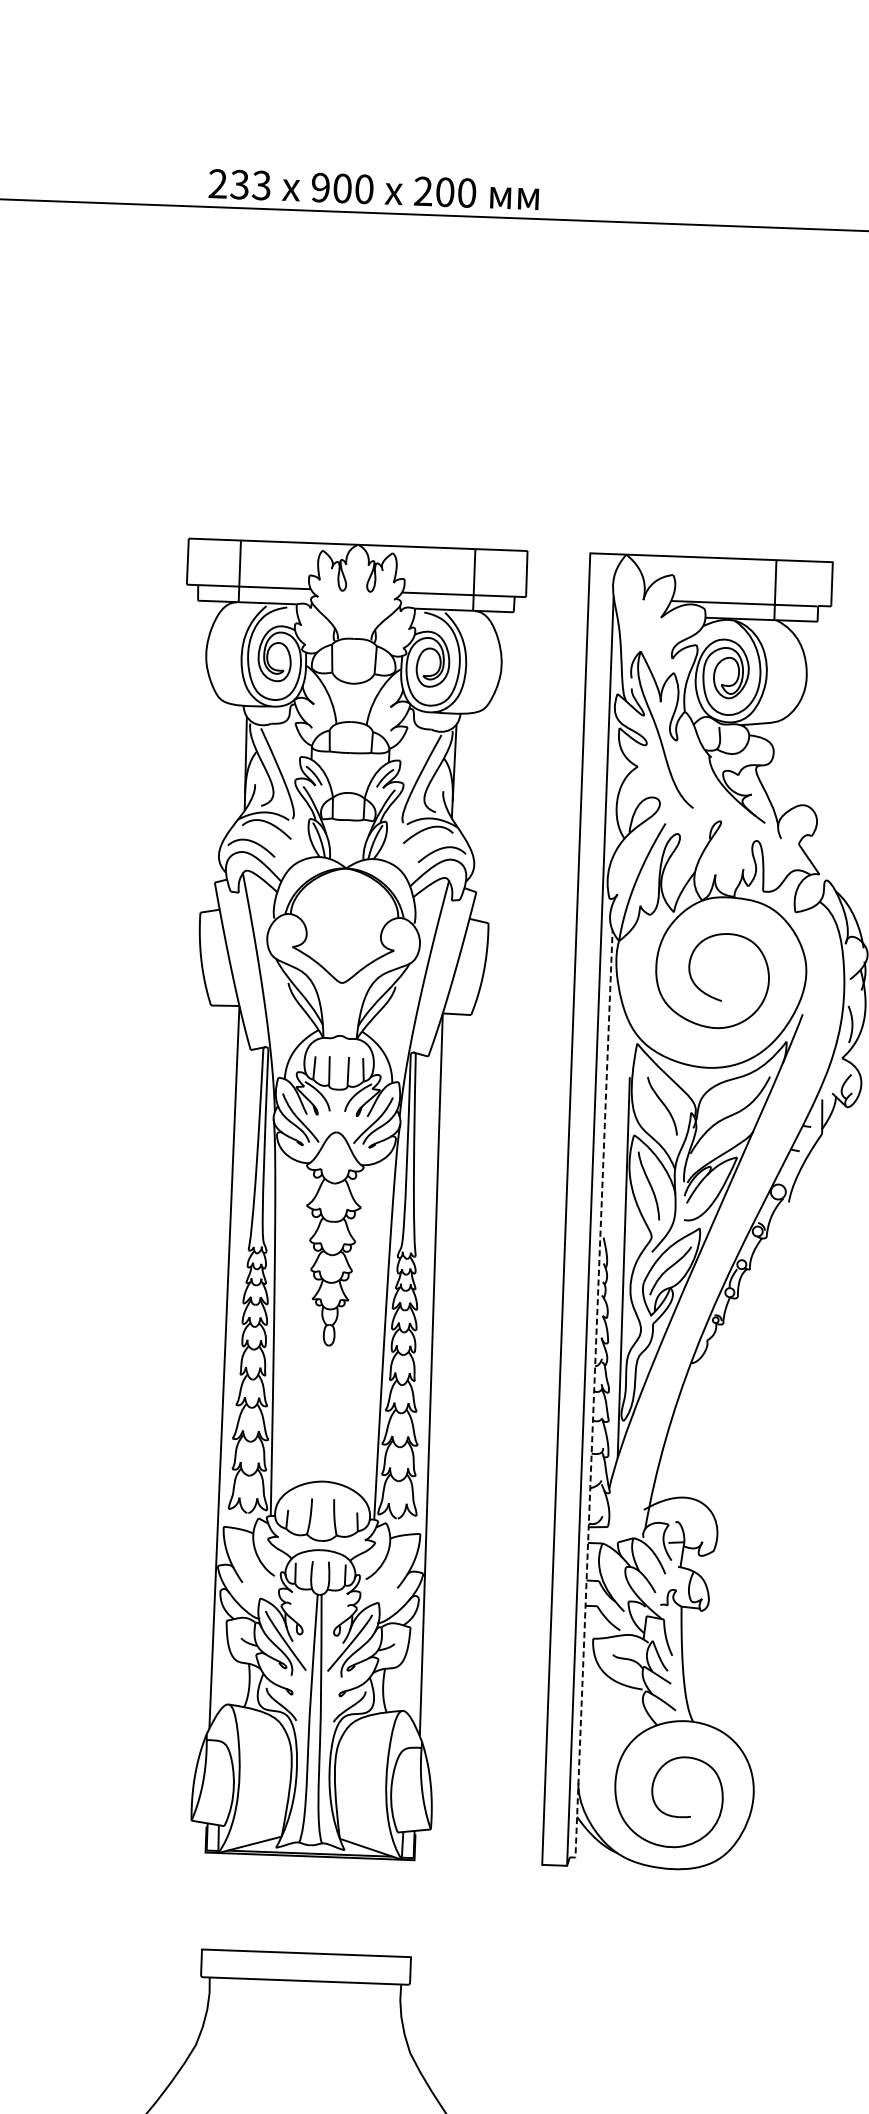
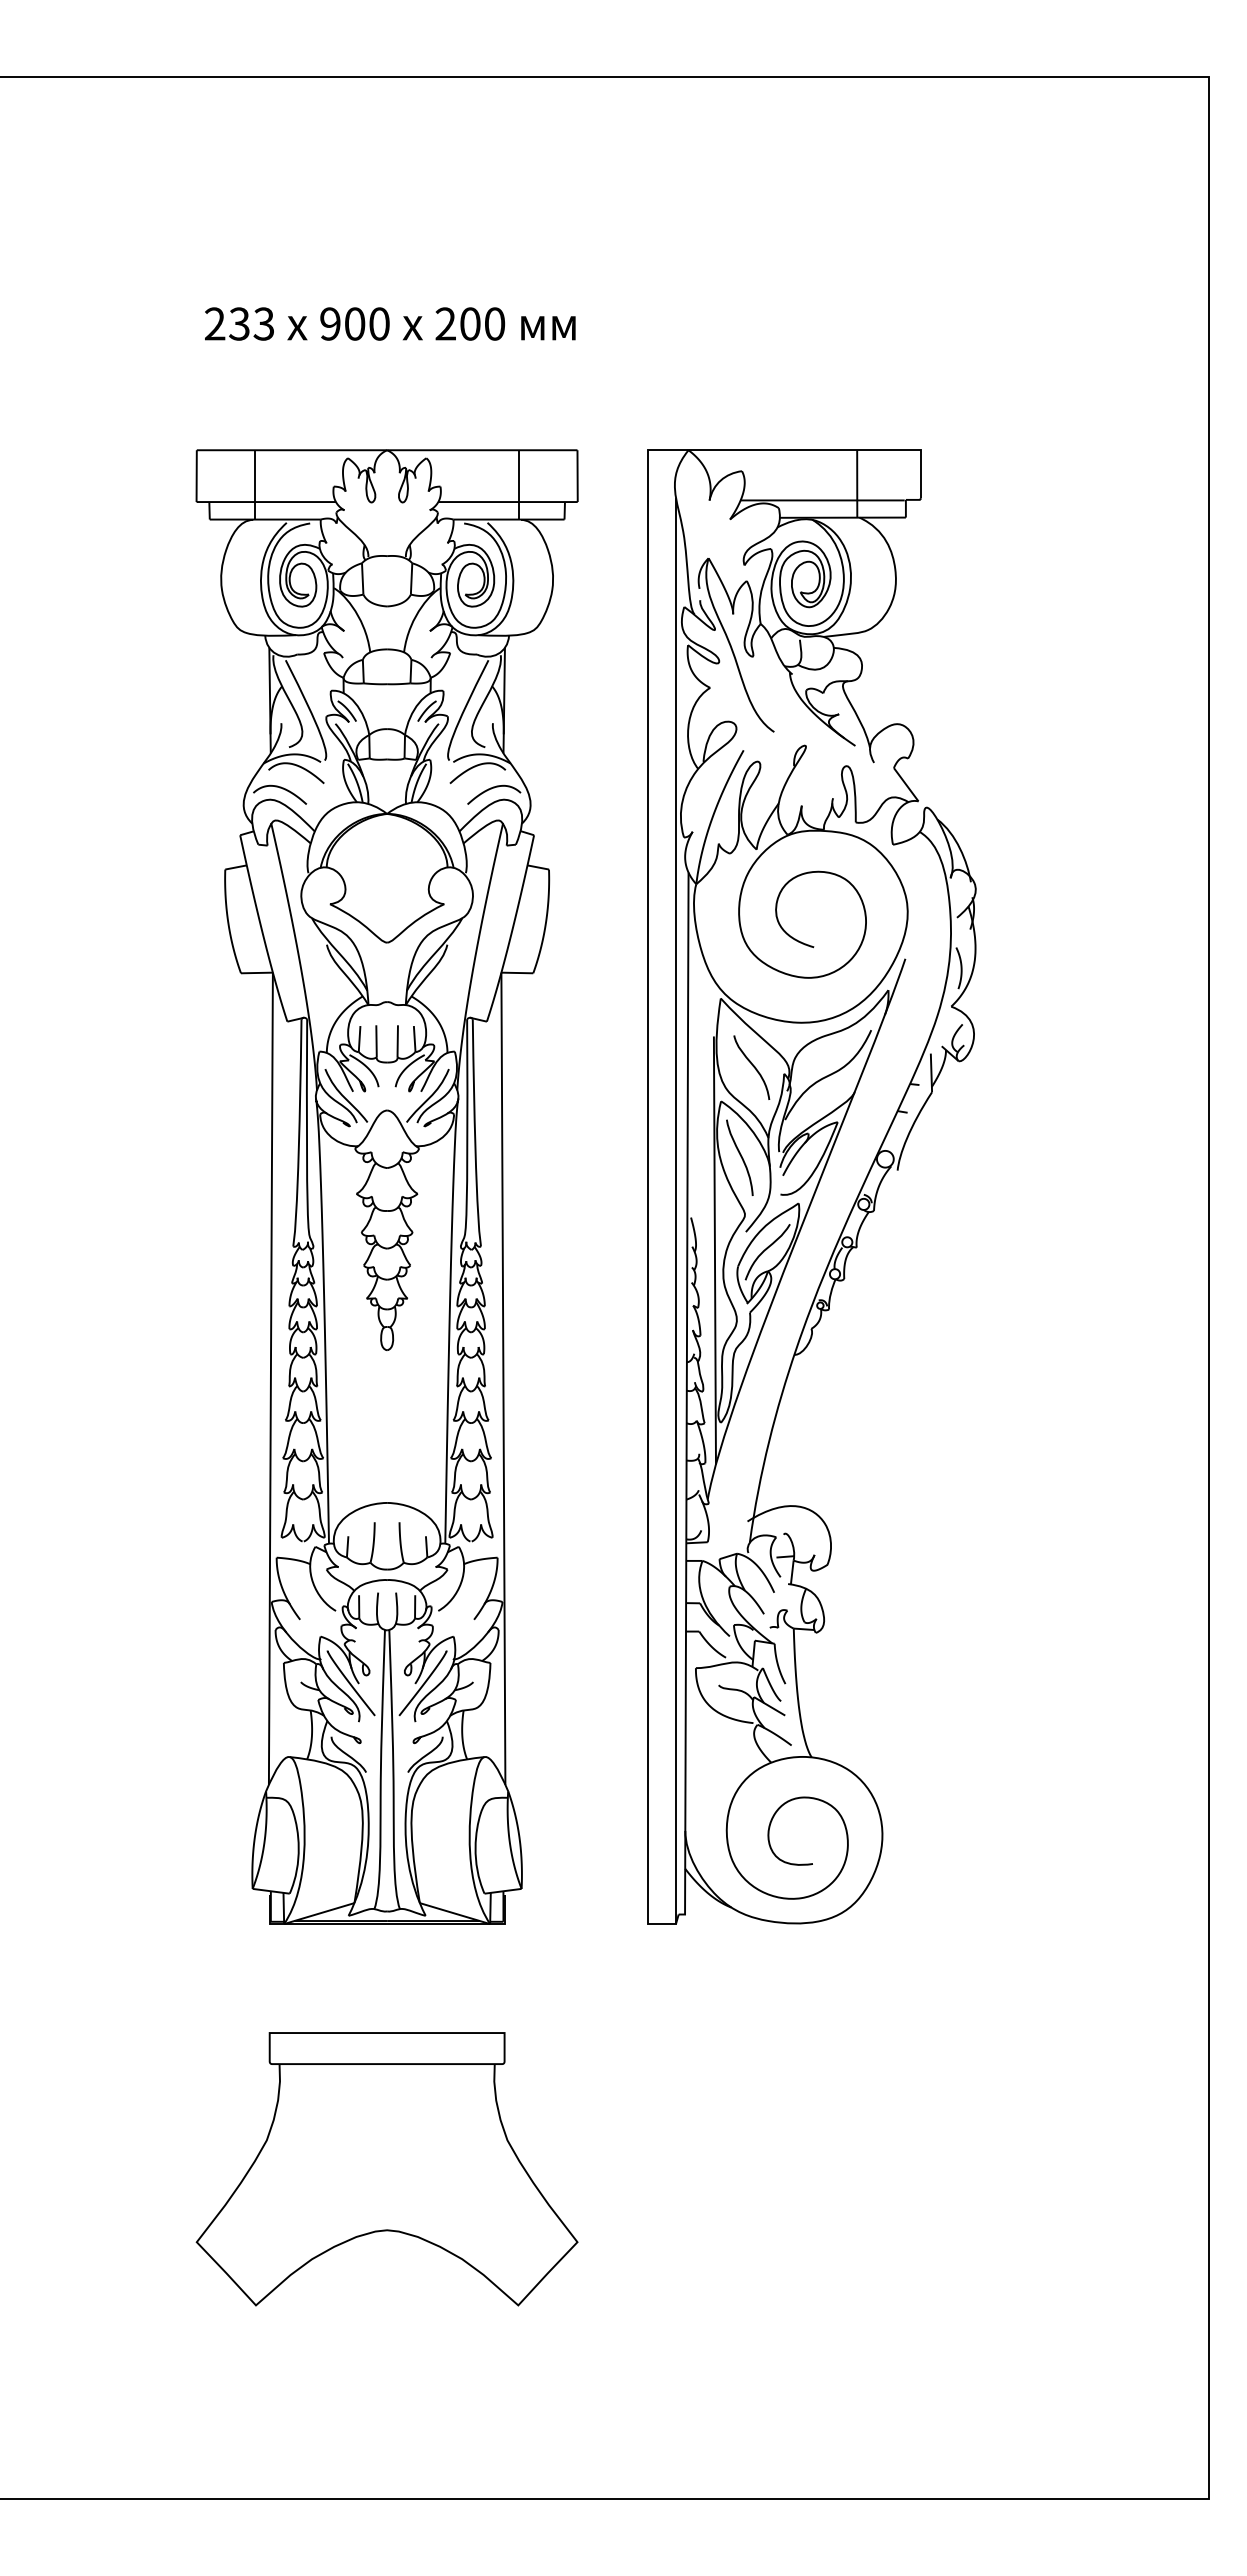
text: (374, 189) -> (390, 323), moved
line: (593, 1397) -> (686, 1397), dashed -> solid

